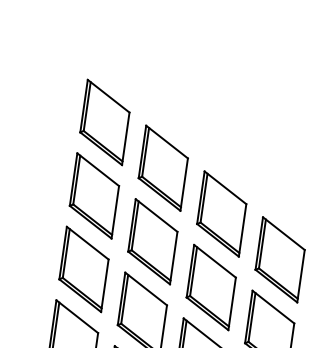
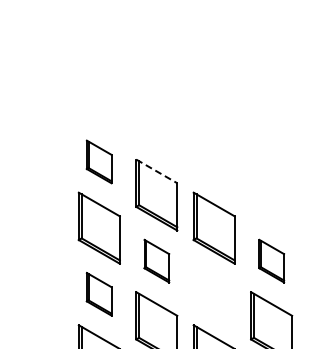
part: (104, 121) -> (98, 161), size x0.6
line: (166, 142) -> (156, 171), solid -> dashed
part: (152, 240) -> (156, 260), size x0.6
part: (280, 258) -> (271, 260), size x0.6
part: (83, 268) -> (98, 293), size x0.6
part: (210, 286) -> (213, 293), removed

